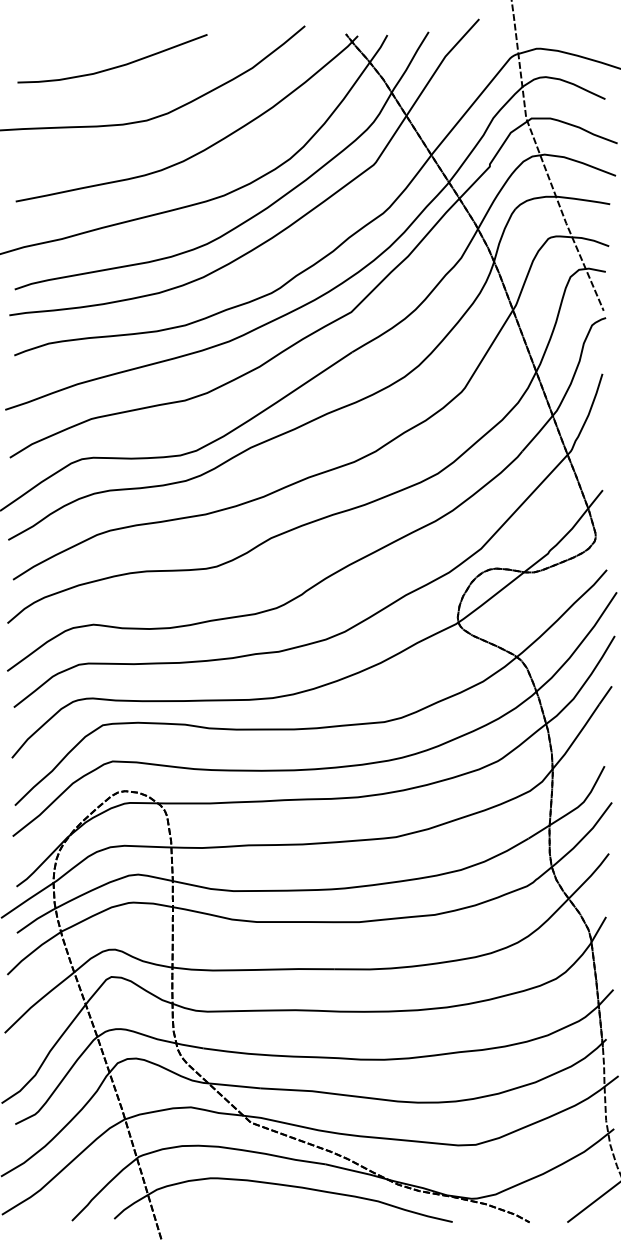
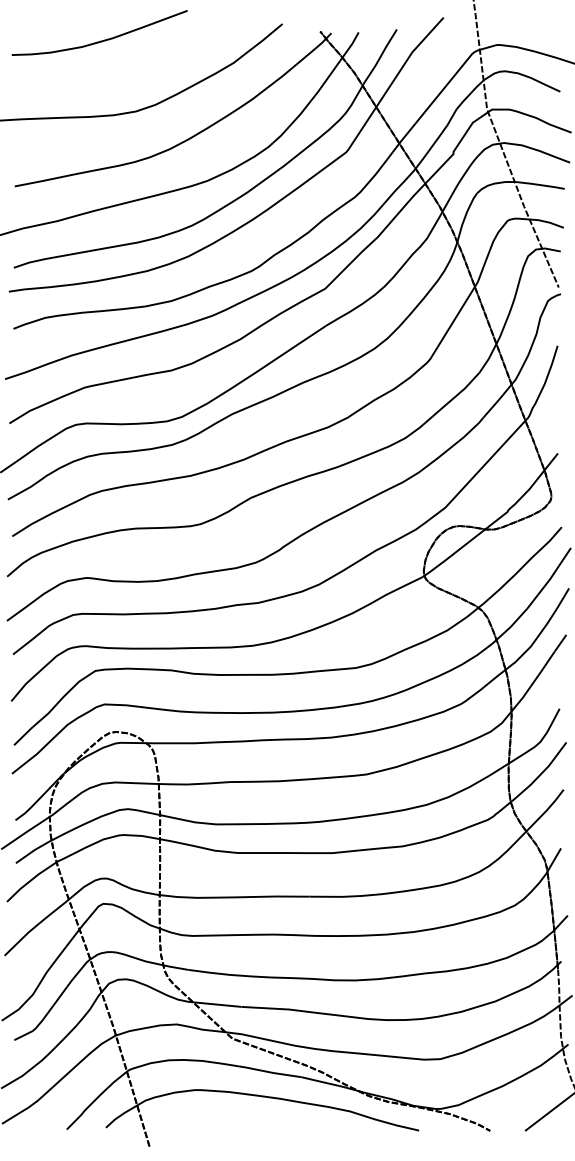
curve: (115, 66) -> (102, 40), moved

